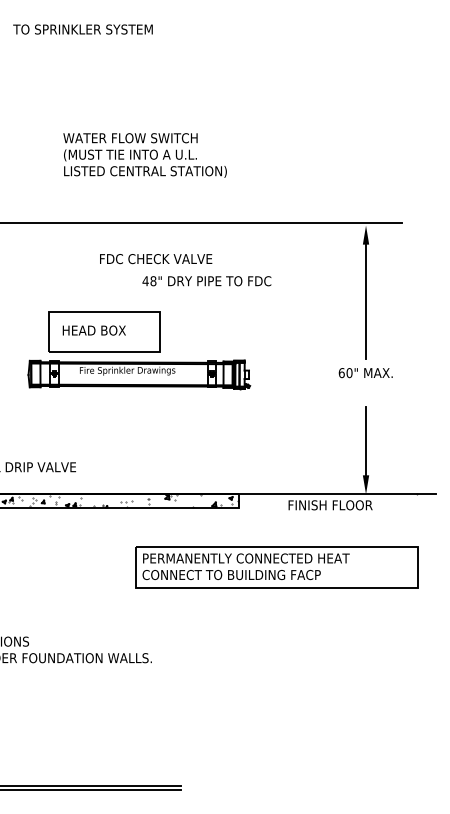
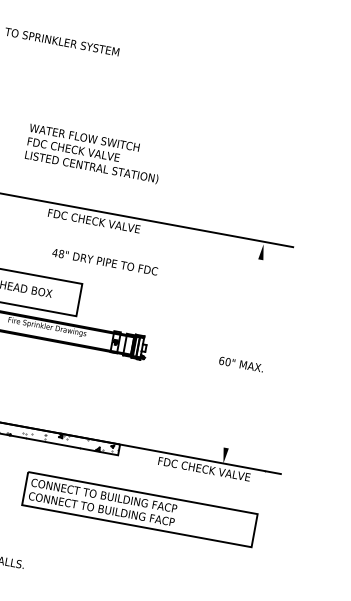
text: (130, 155) -> (82, 151), (MUST TIE INTO A U.L. -> FDC CHECK VALVE
text: (156, 259) -> (94, 221), moved
text: (206, 281) -> (104, 262), moved
line: (366, 301) -> (252, 306), removed
line: (366, 440) -> (231, 419), removed
text: (348, 505) -> (207, 469), FINISH FLOOR -> FDC CHECK VALVE
text: (245, 558) -> (115, 497), PERMANENTLY CONNECTED HEAT -> CONNECT TO BUILDING FACP

